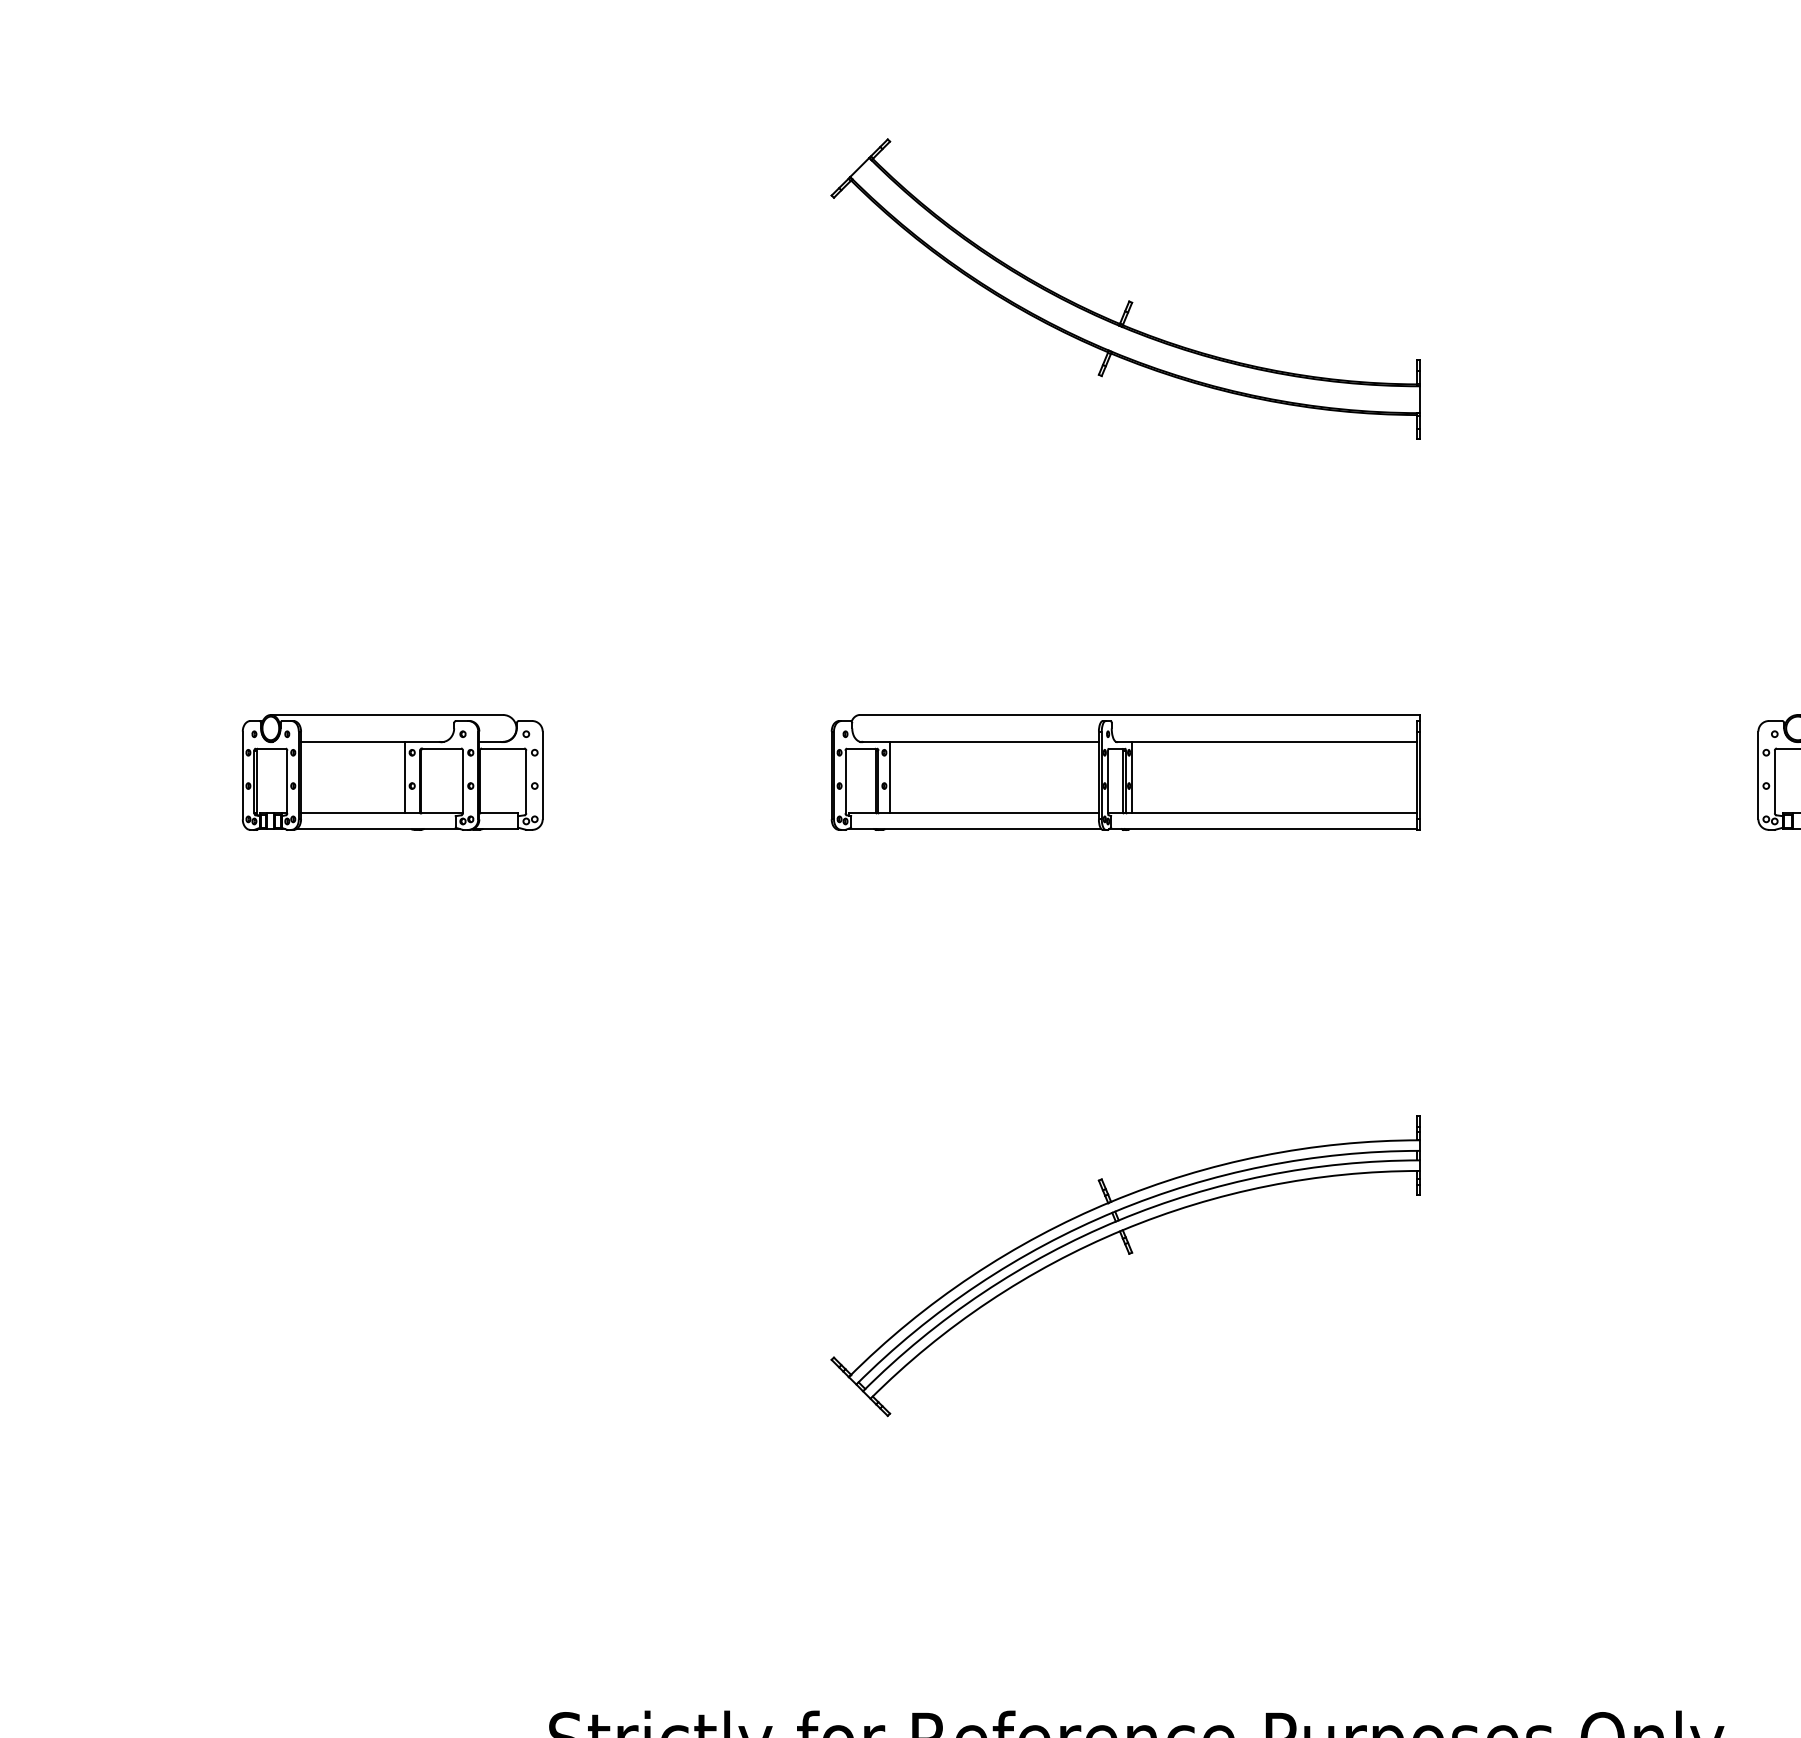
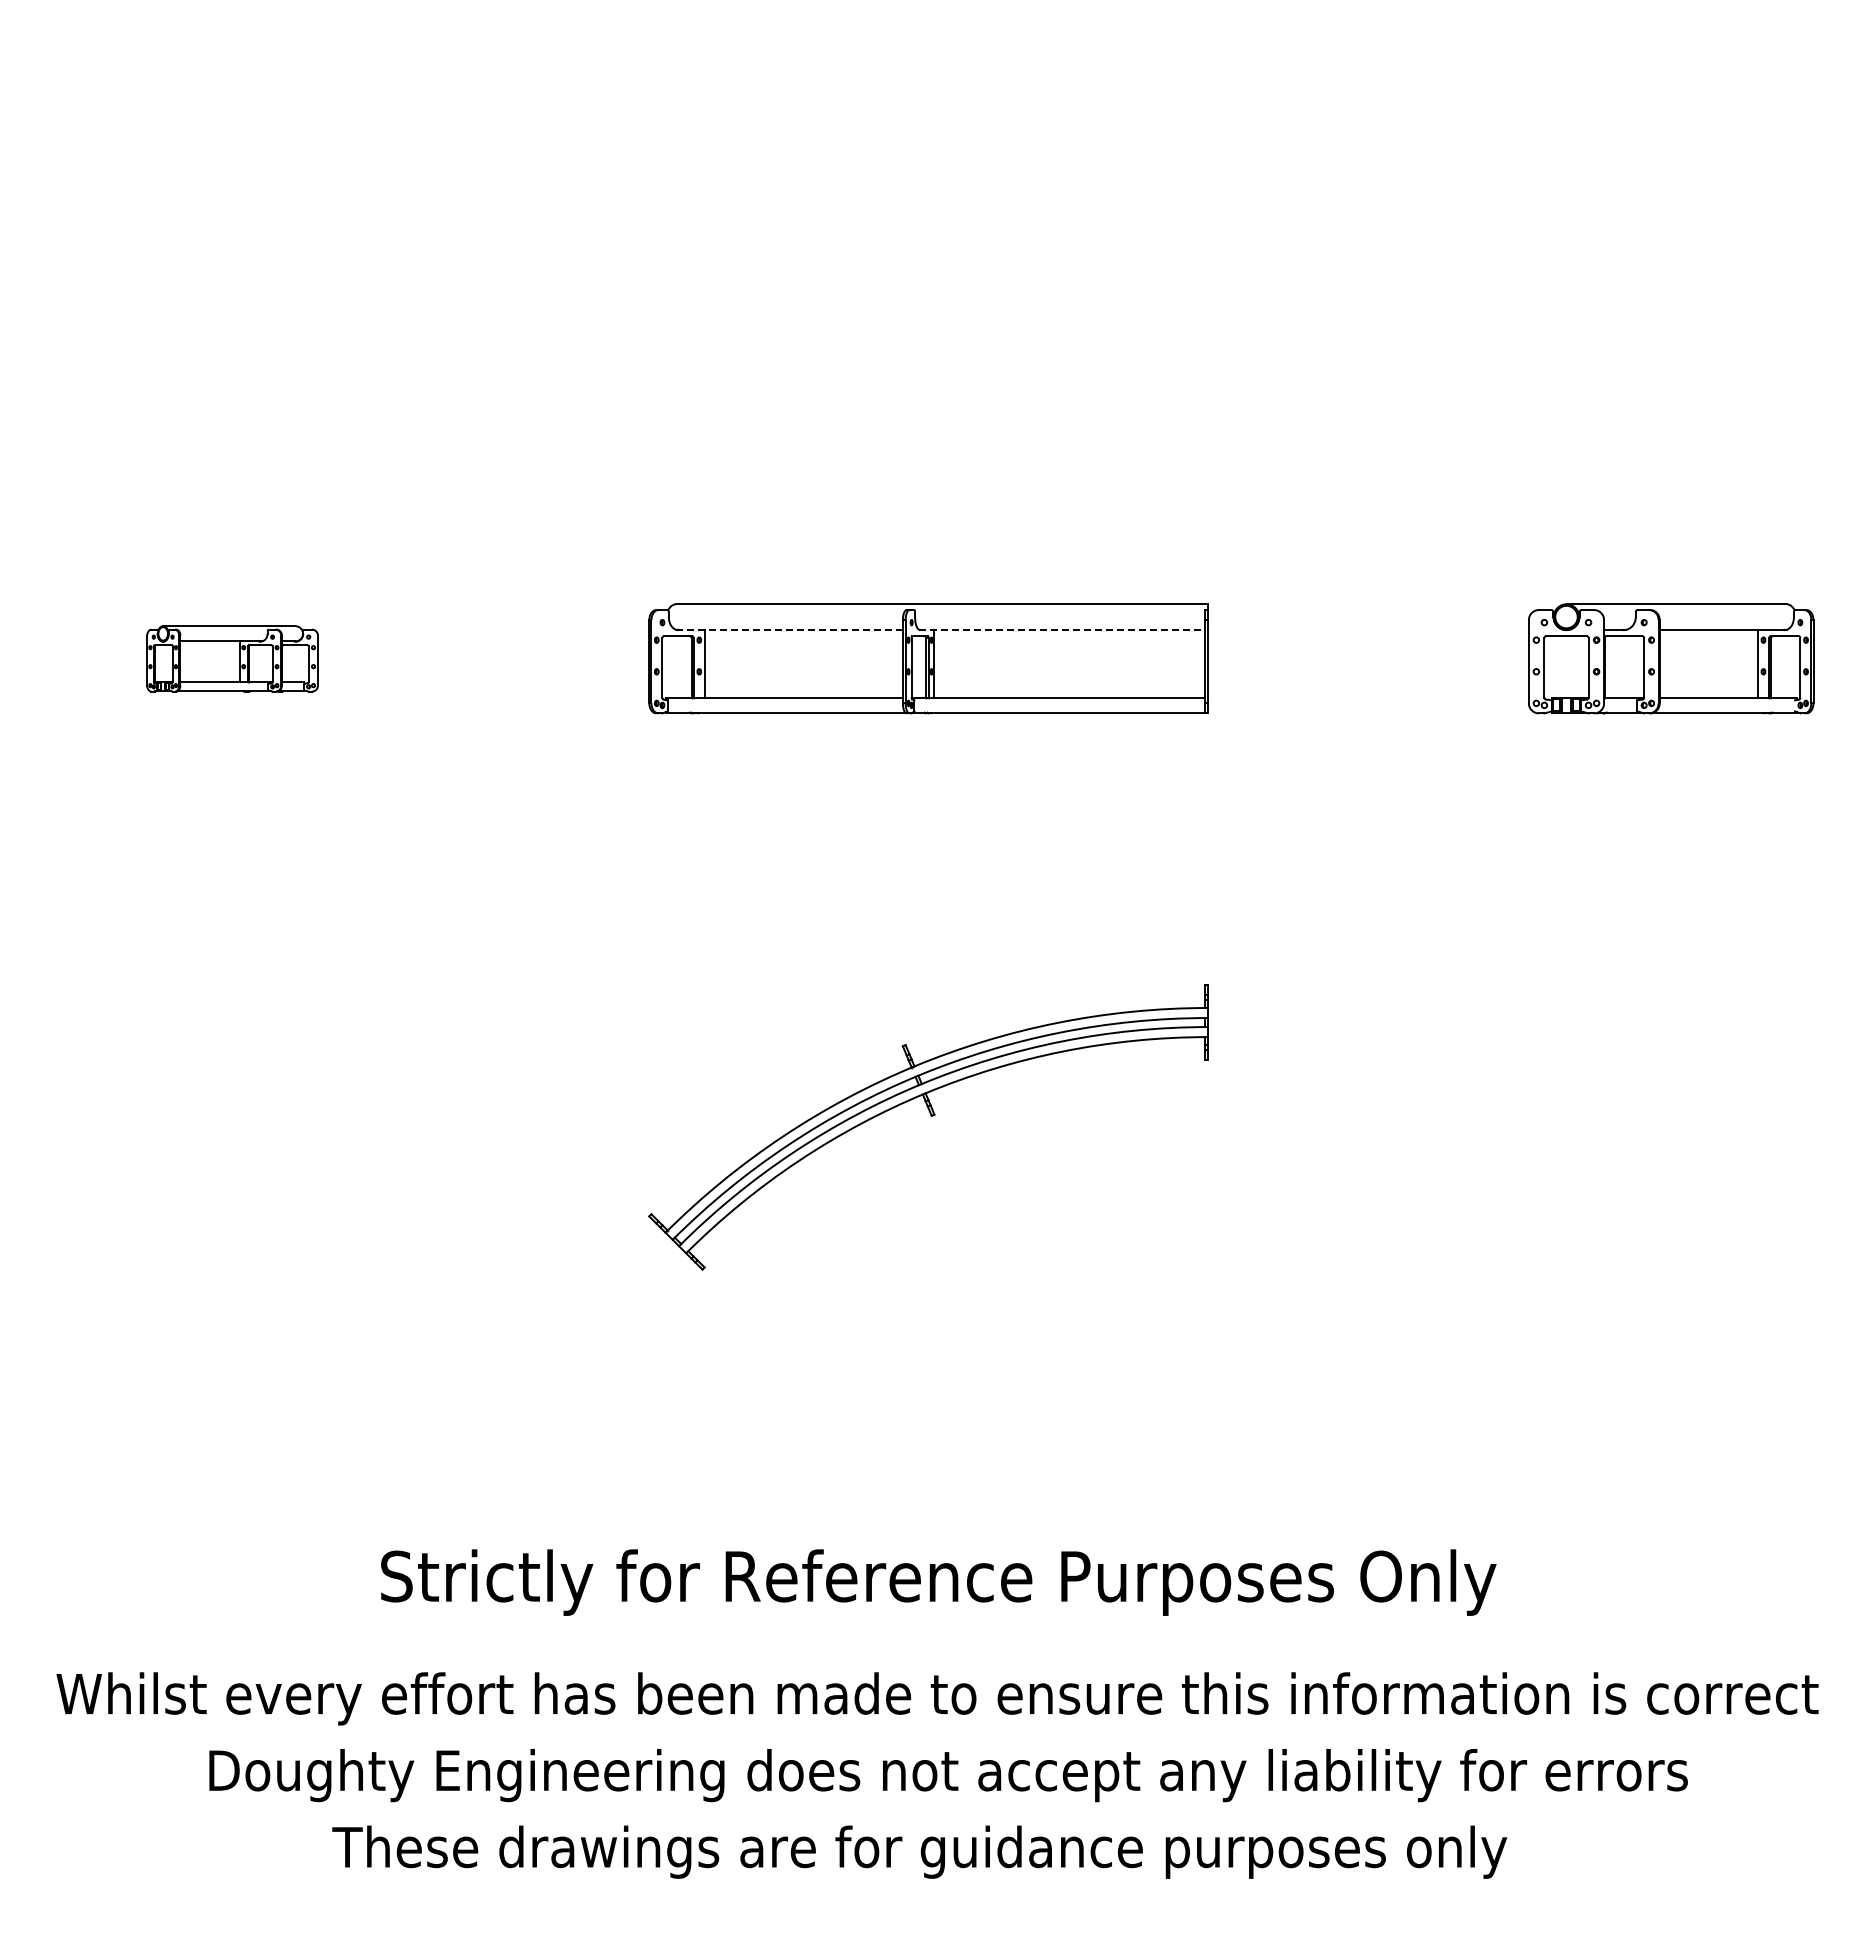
part: (1129, 300) -> (931, 210), removed
line: (980, 741) -> (790, 629), solid -> dashed
line: (1267, 741) -> (1062, 629), solid -> dashed
part: (392, 772) -> (232, 658), size x0.6

